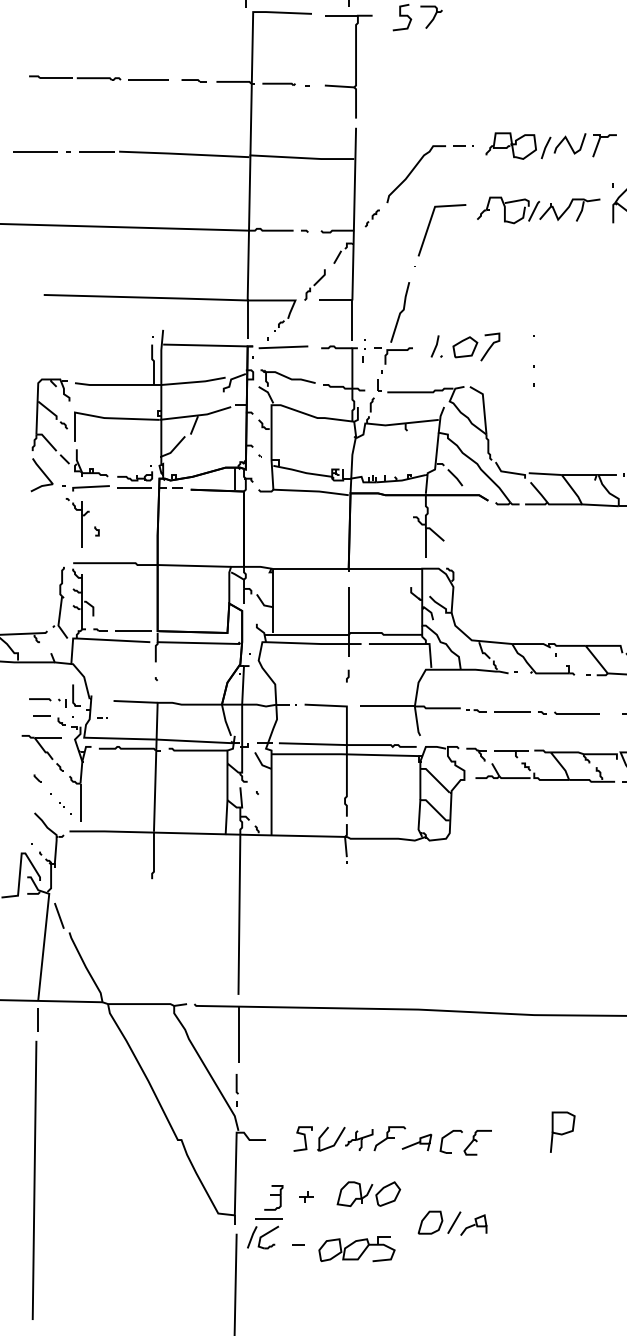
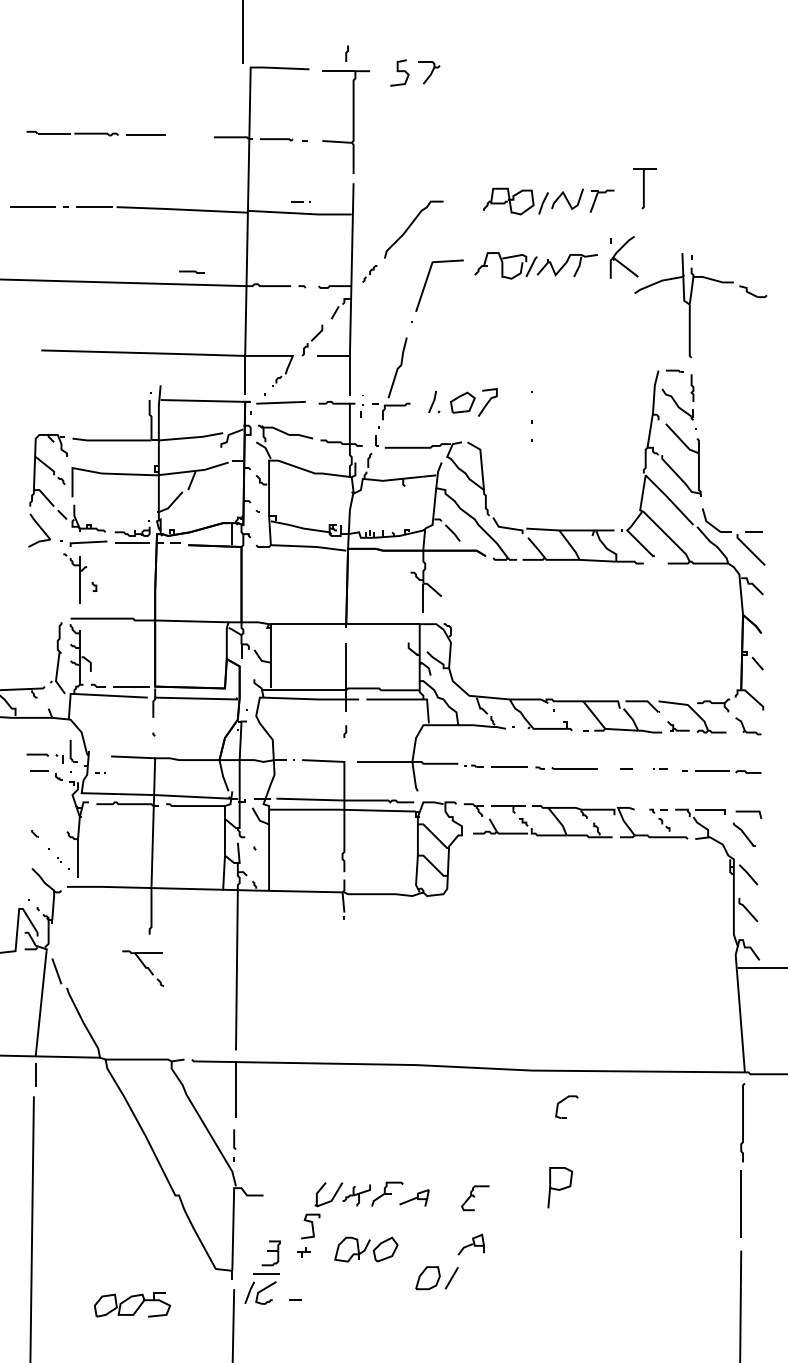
line: (193, 80) -> (191, 271), moved
line: (462, 146) -> (300, 201), moved
part: (41, 753) -> (142, 968), moved
curve: (303, 1139) -> (311, 1226), moved
part: (450, 1141) -> (566, 1106), moved
part: (472, 1225) -> (470, 1244), moved
part: (356, 1249) -> (132, 1304), moved

